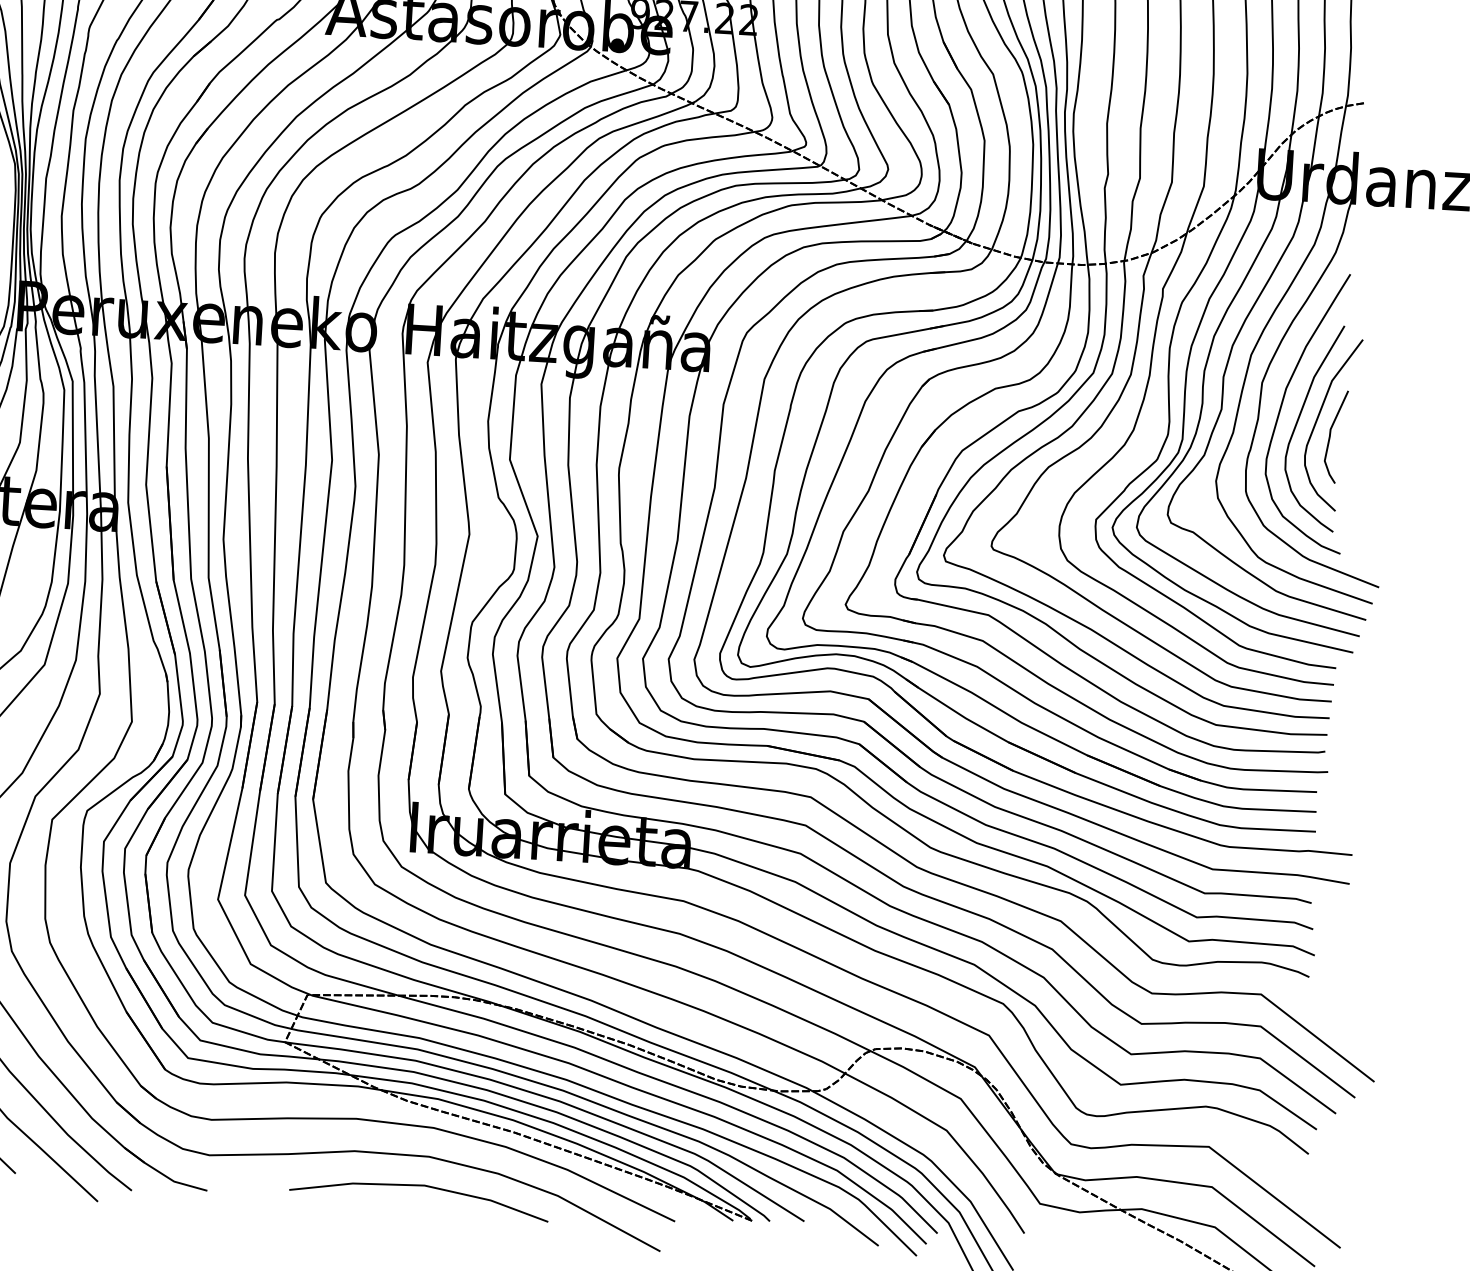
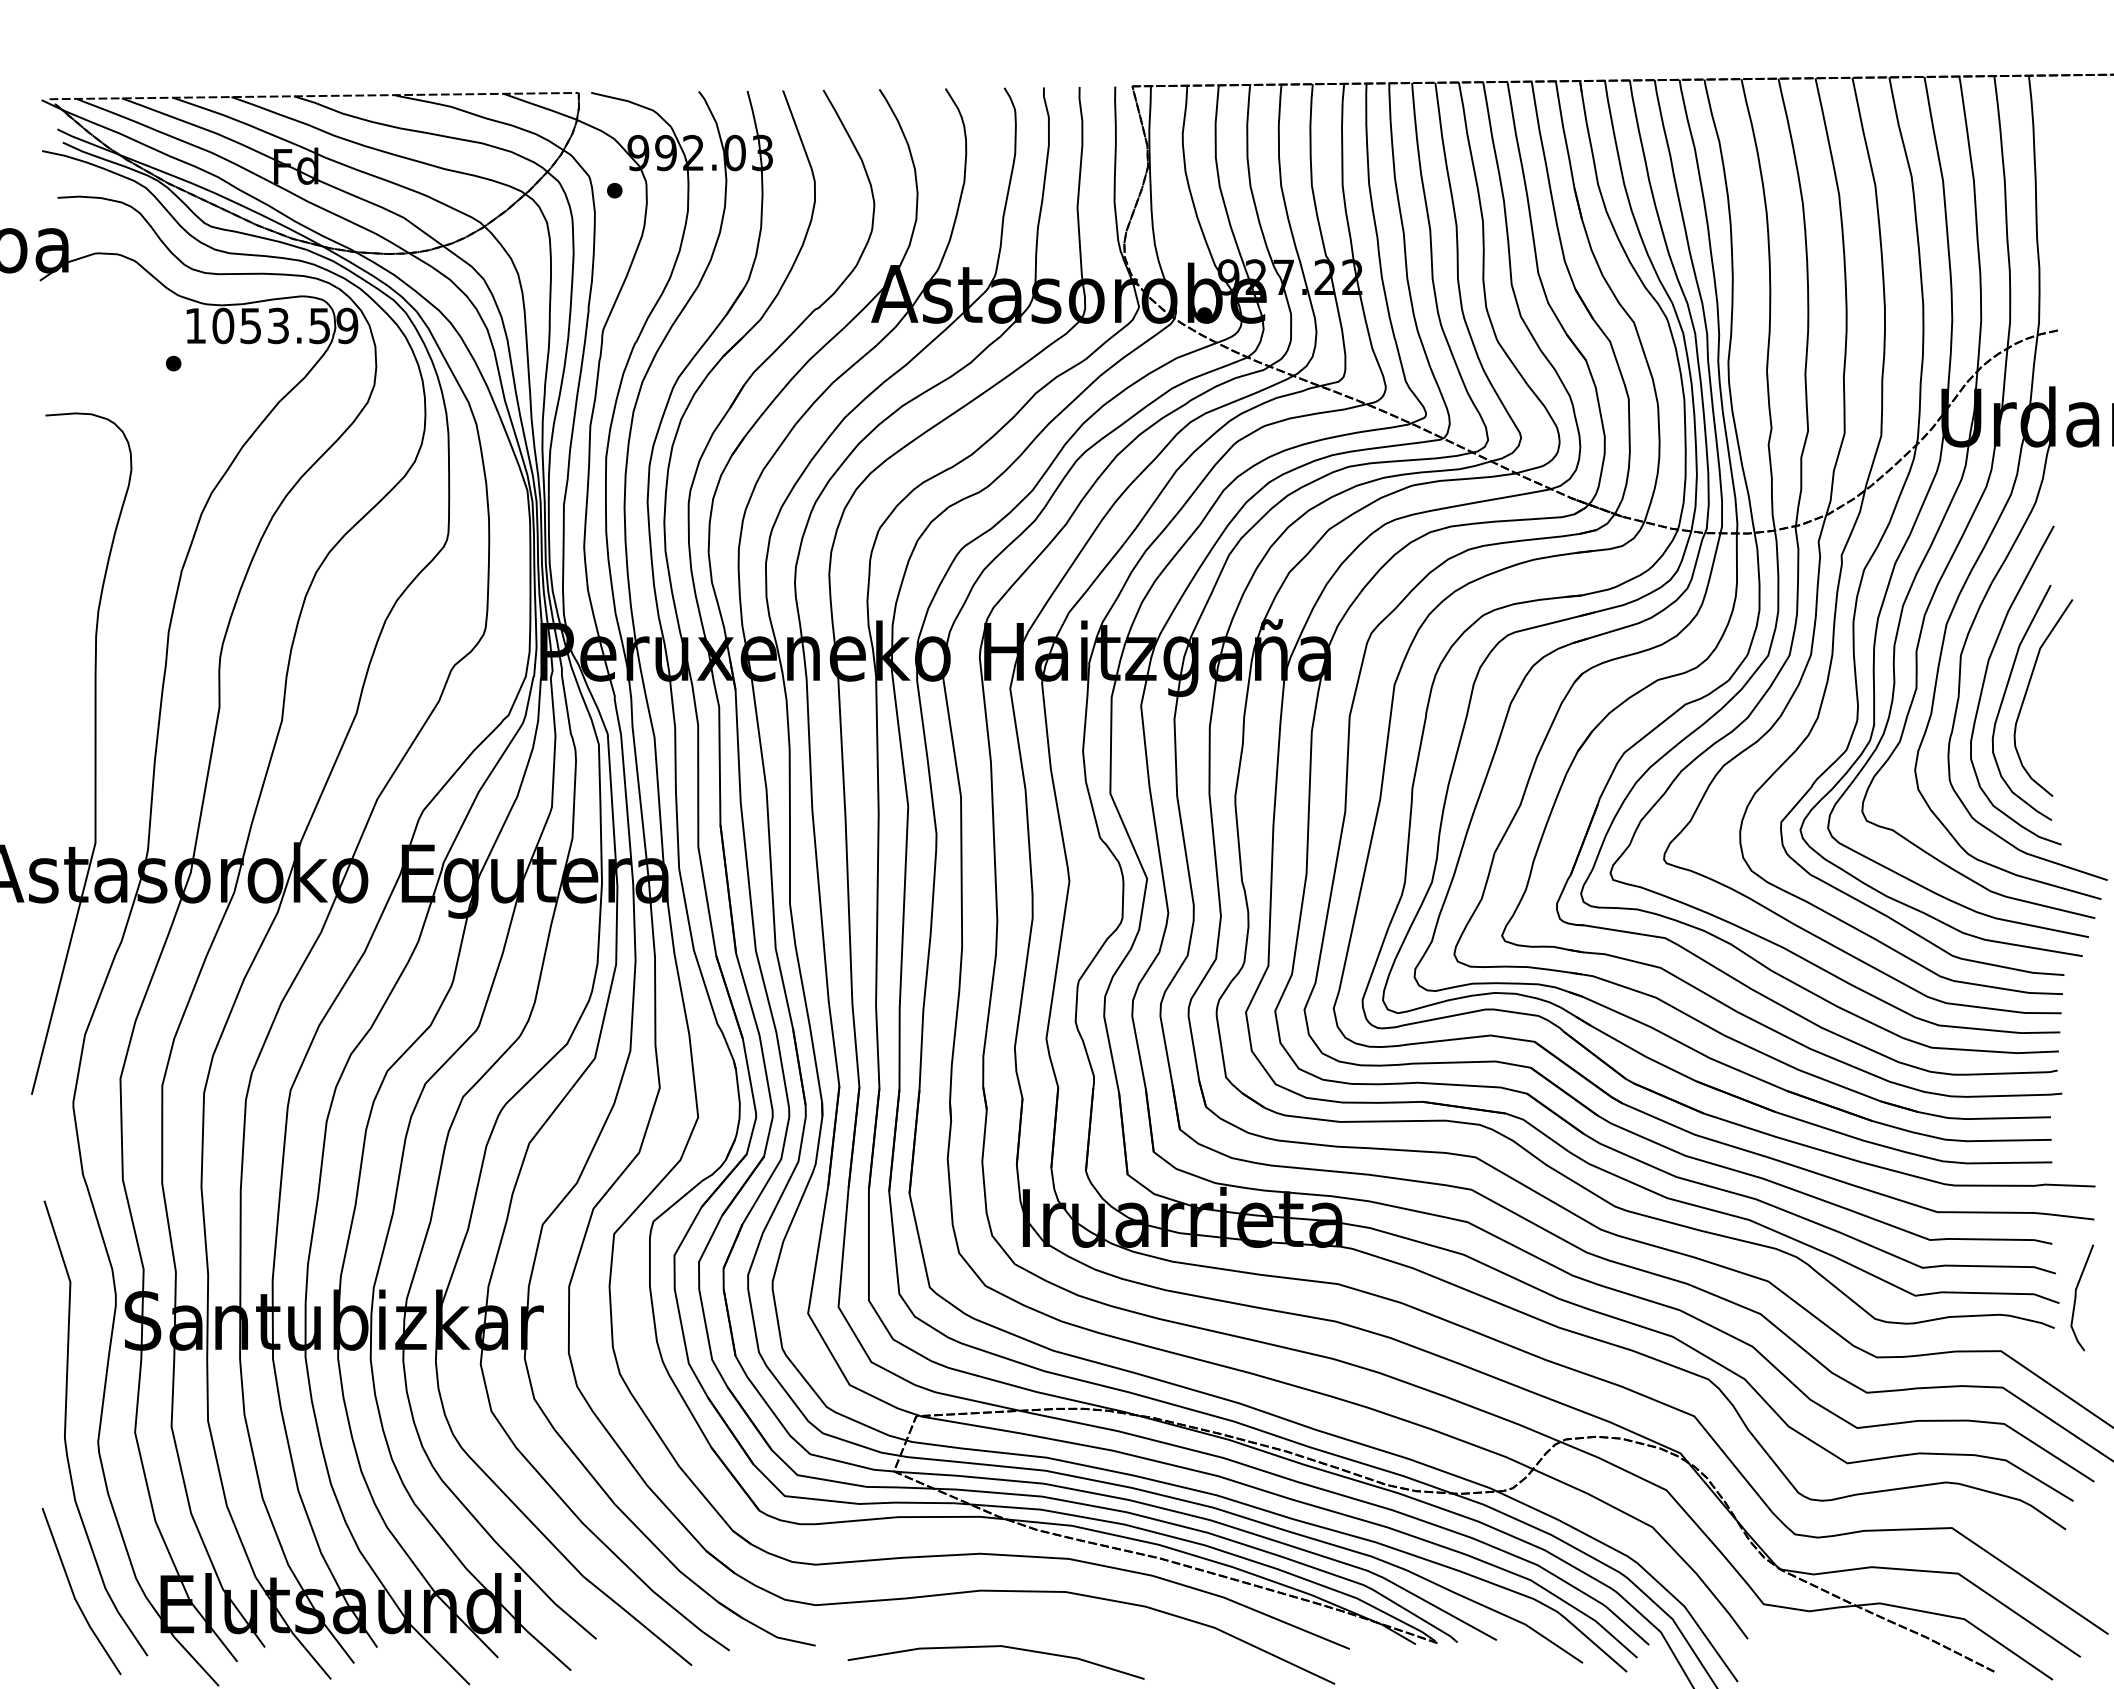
curve: (1330, 436) -> (2076, 1297), moved
line: (419, 1186) -> (995, 1647), moved

